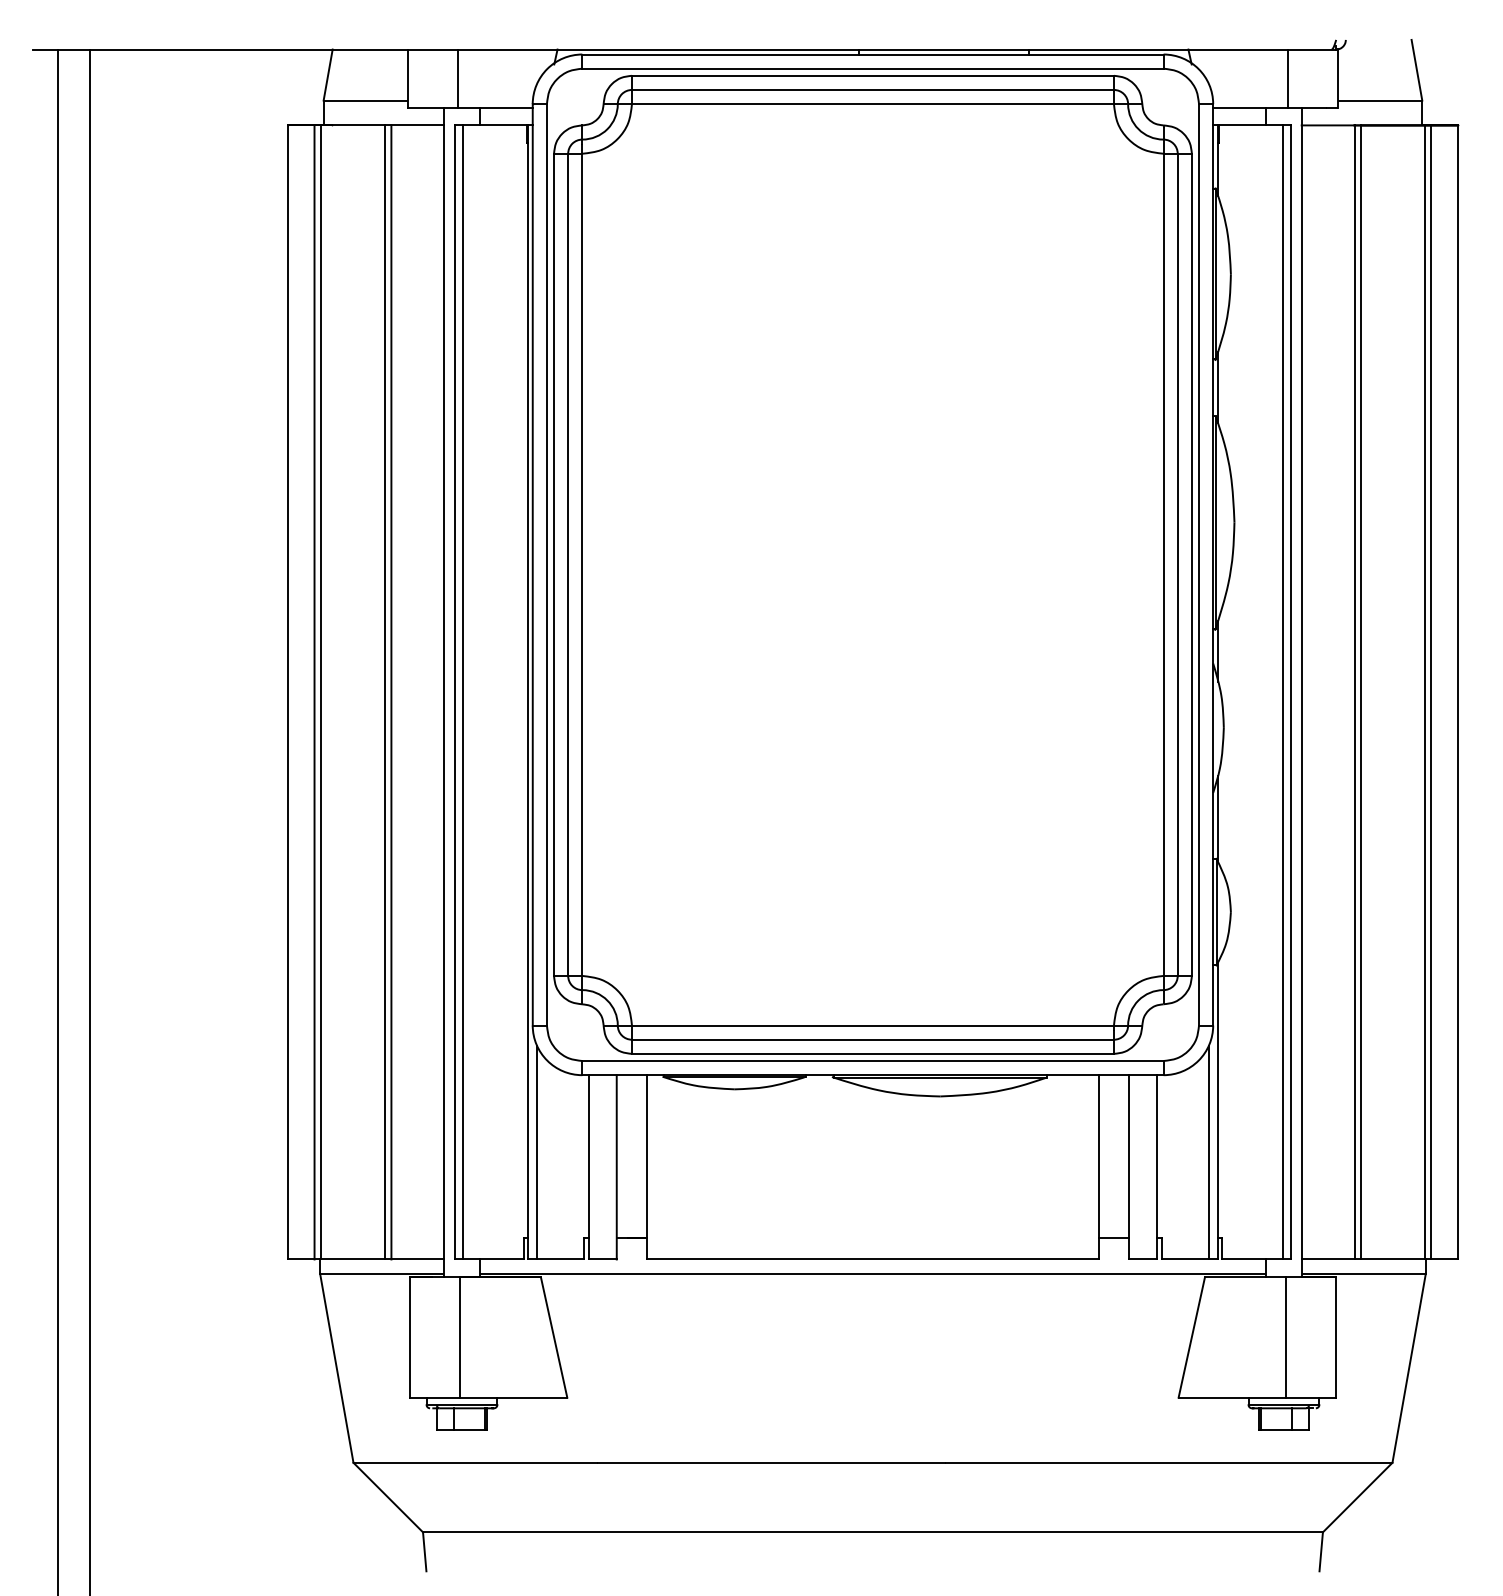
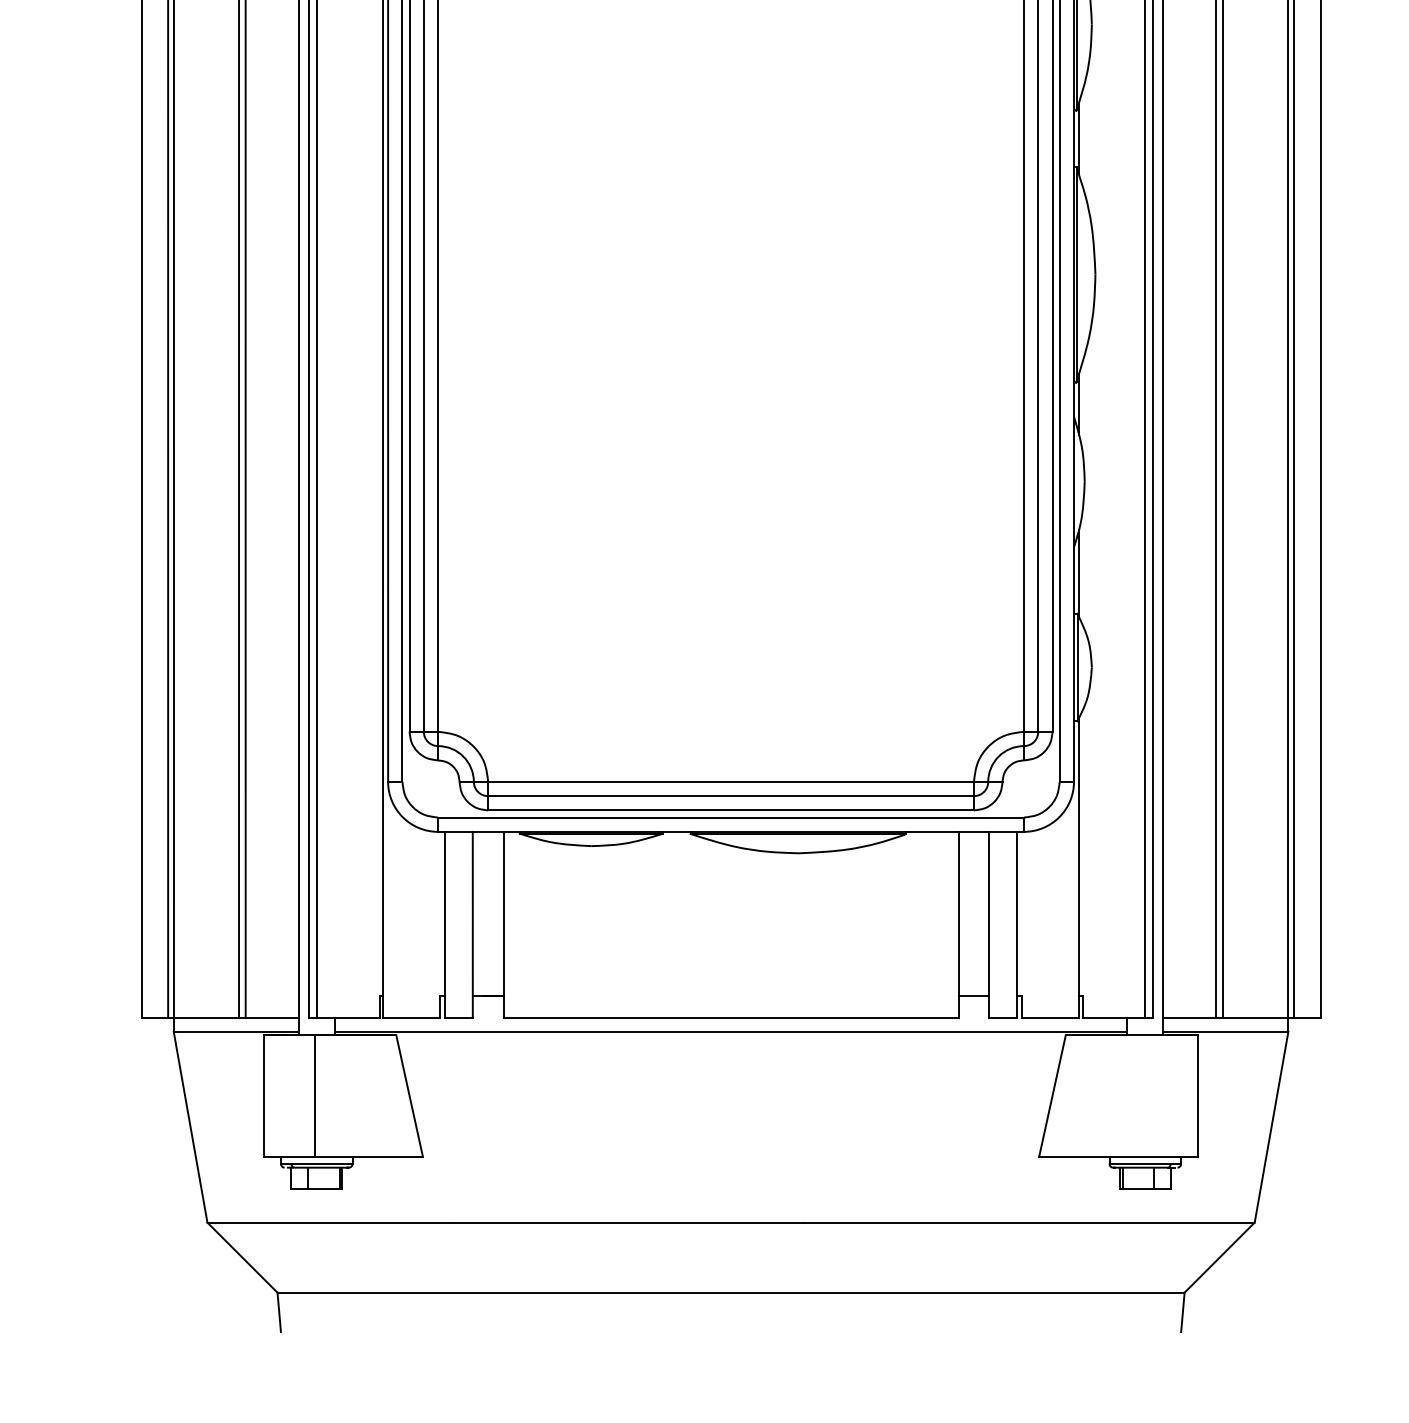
line: (537, 1152) -> (392, 909), removed
line: (1208, 1152) -> (1069, 909), removed
line: (1285, 1337) -> (1146, 1096), removed

